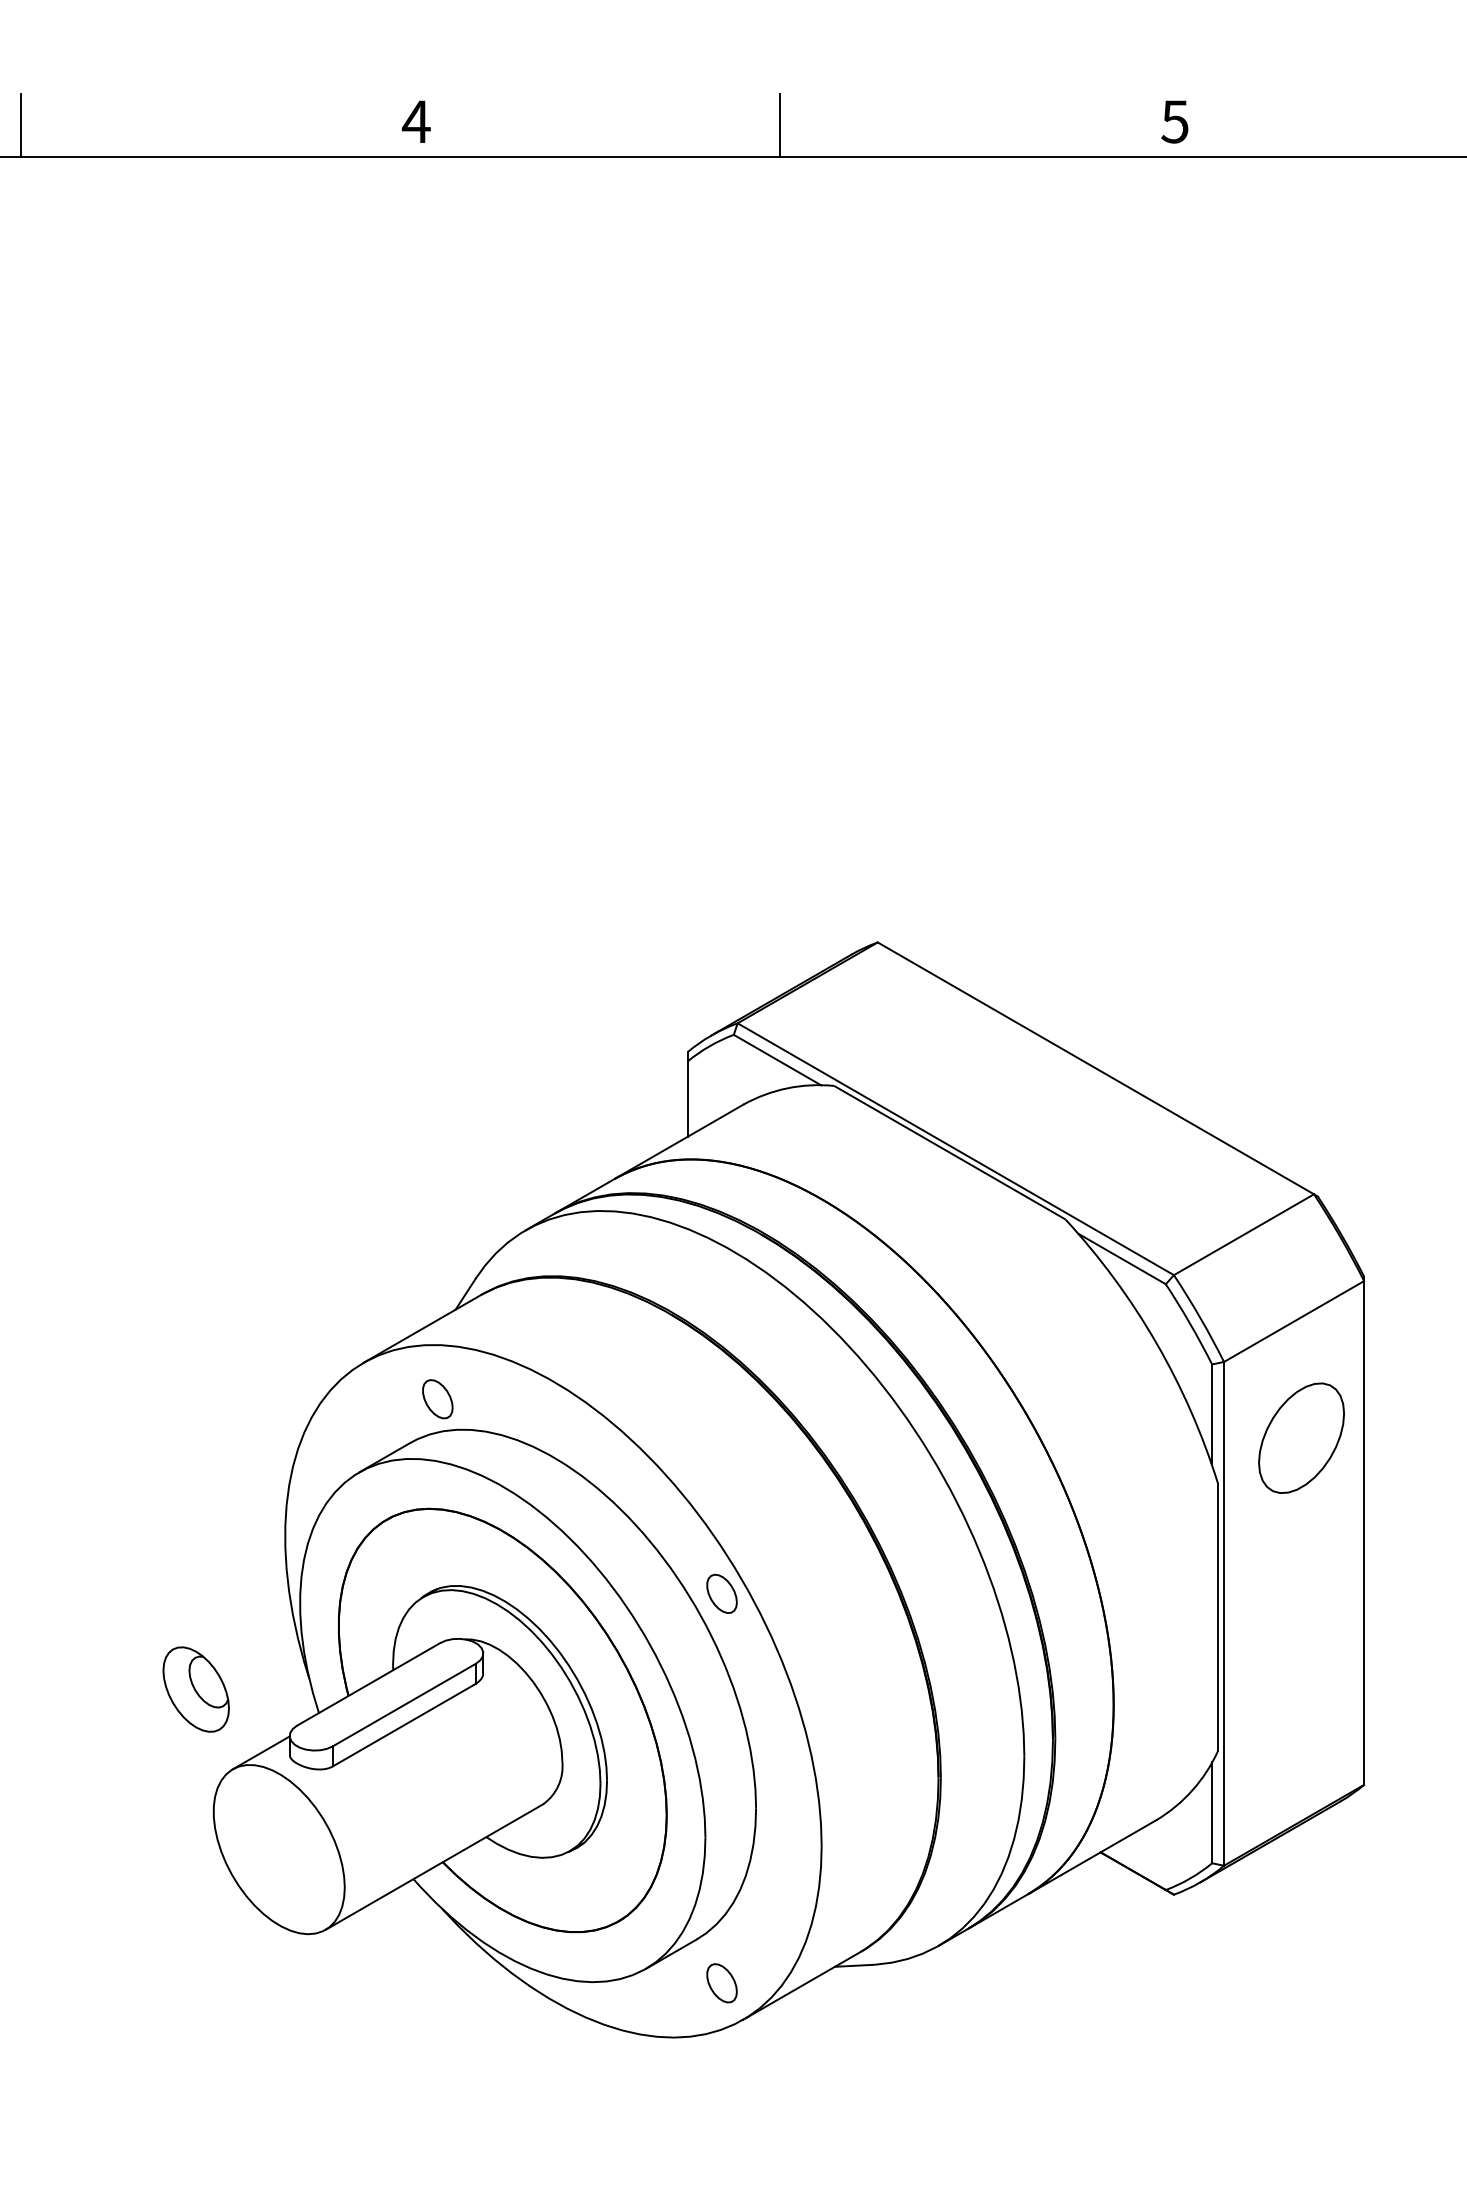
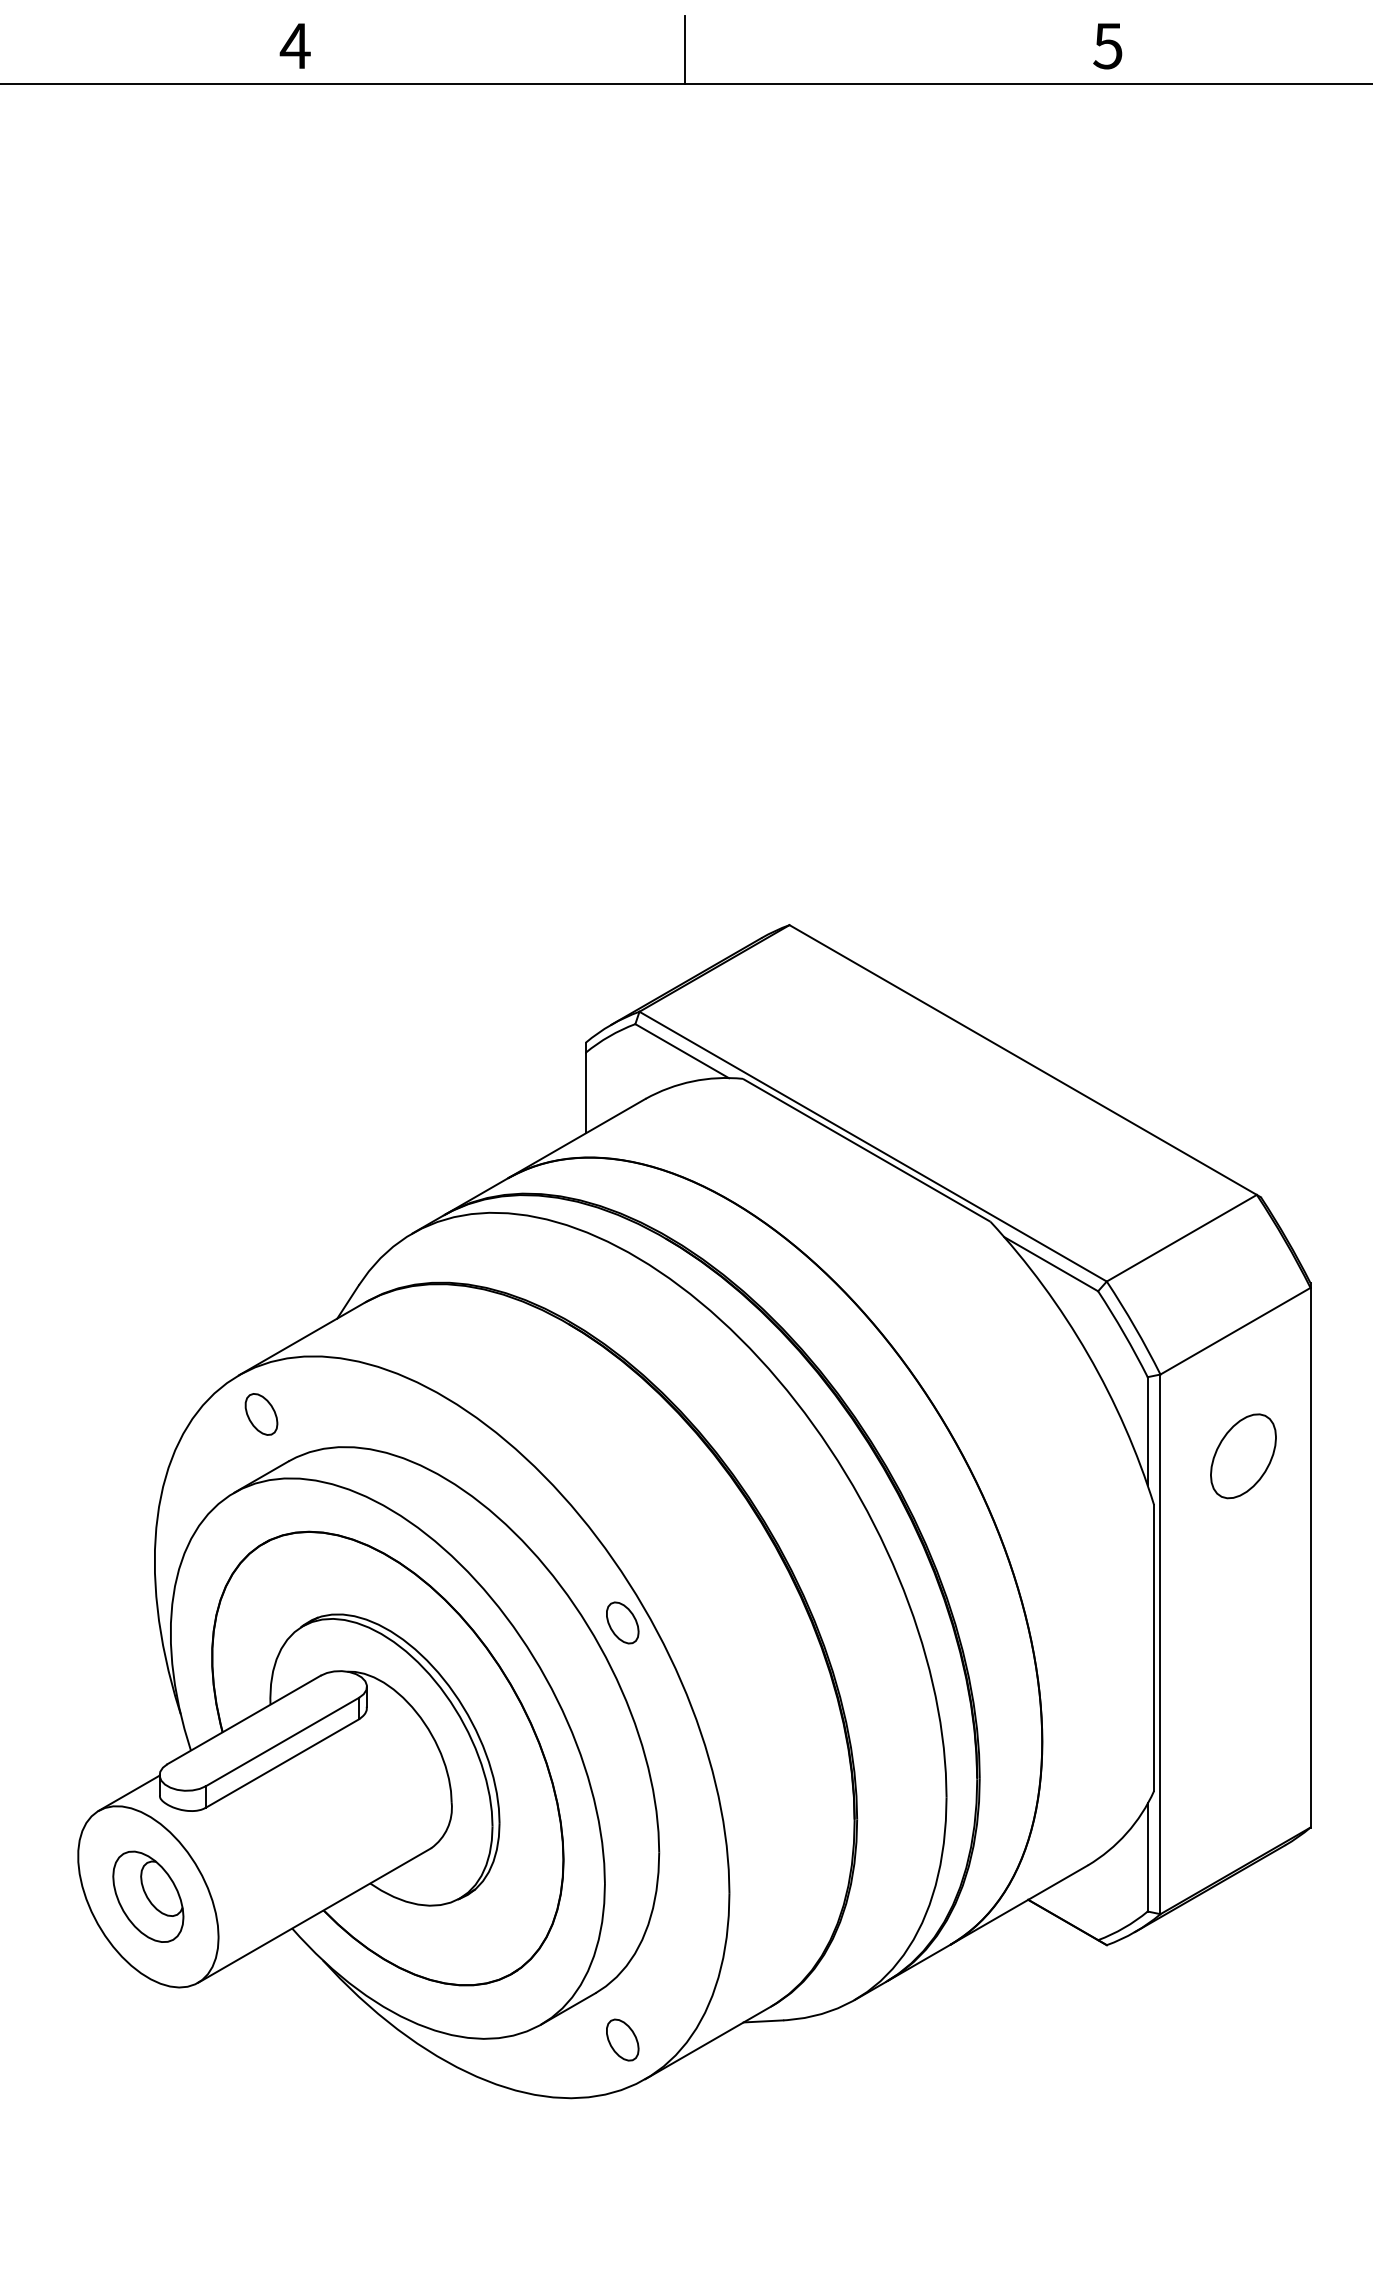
part: (437, 1399) -> (261, 1414), moved
part: (1301, 1438) -> (1243, 1456), size x0.71
part: (195, 1689) -> (147, 1896), moved

